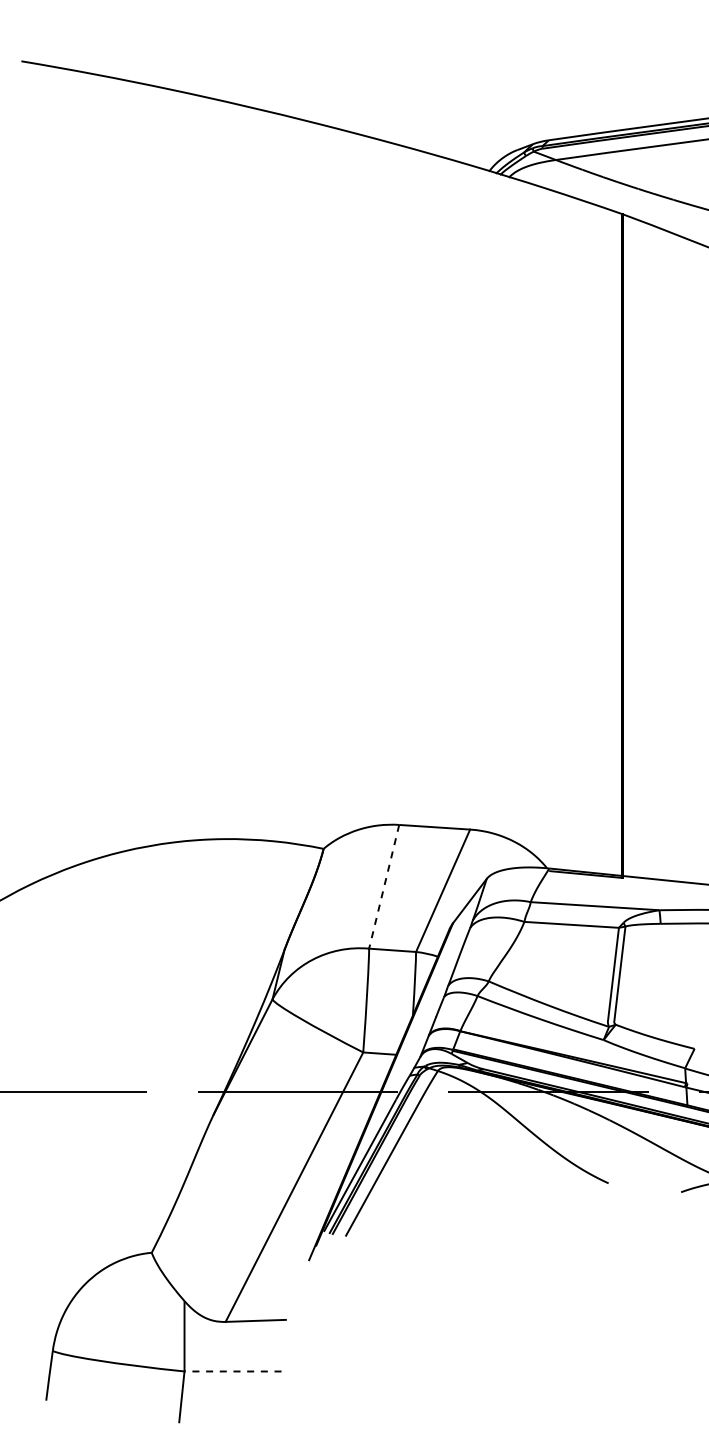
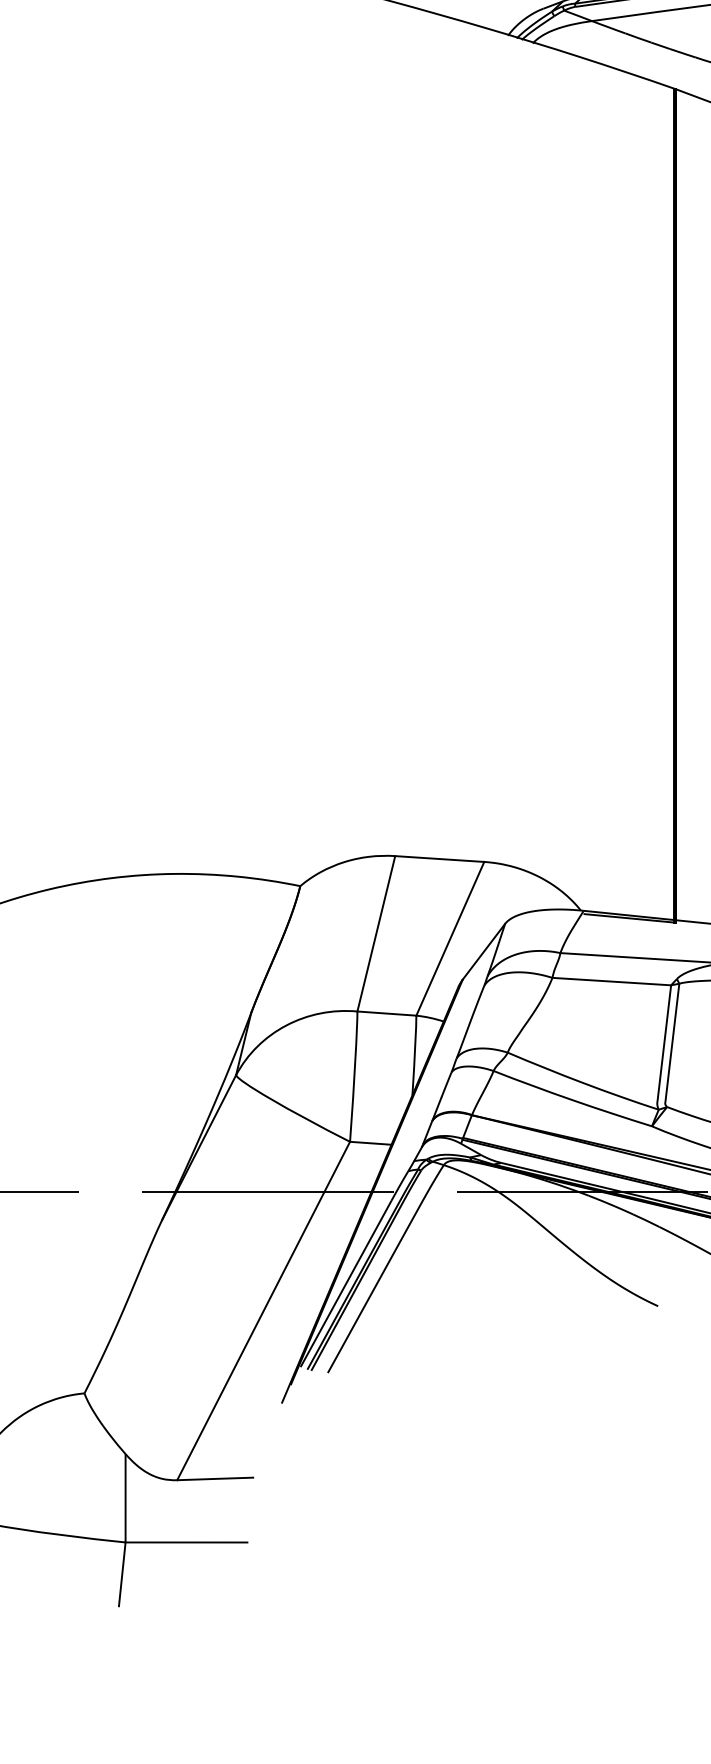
line: (384, 886) -> (376, 933), dashed -> solid
line: (232, 1371) -> (185, 1542), dashed -> solid

